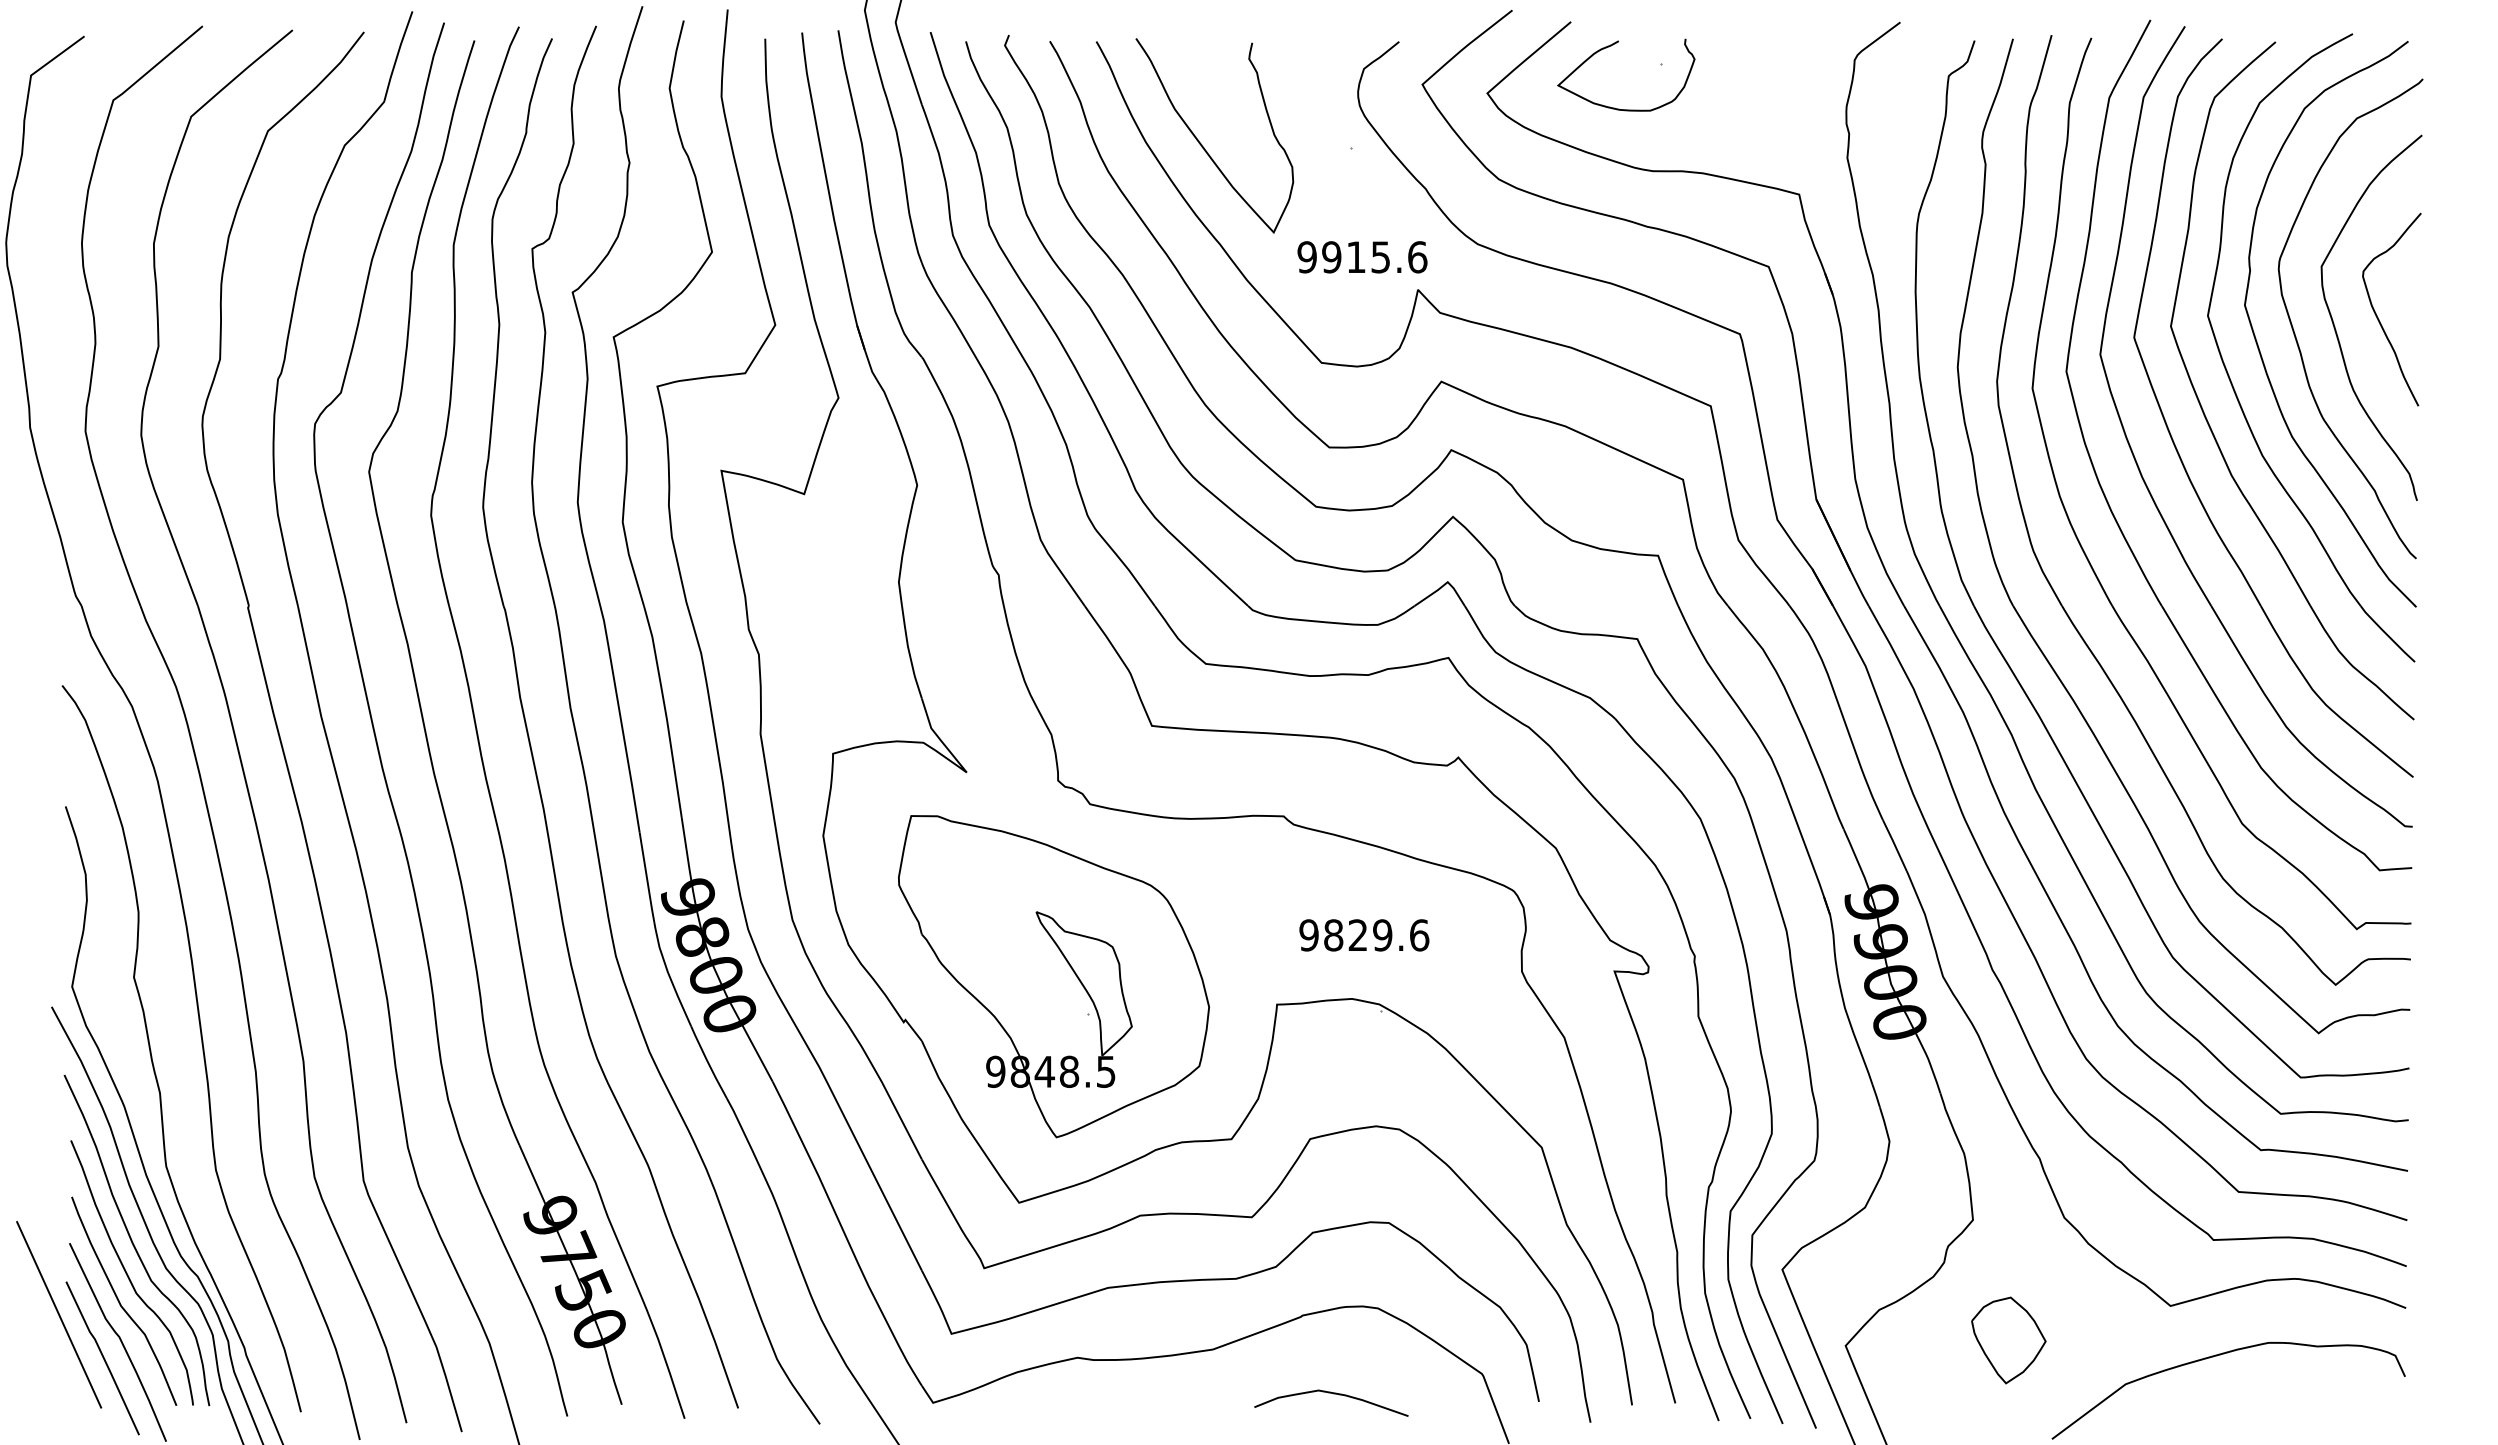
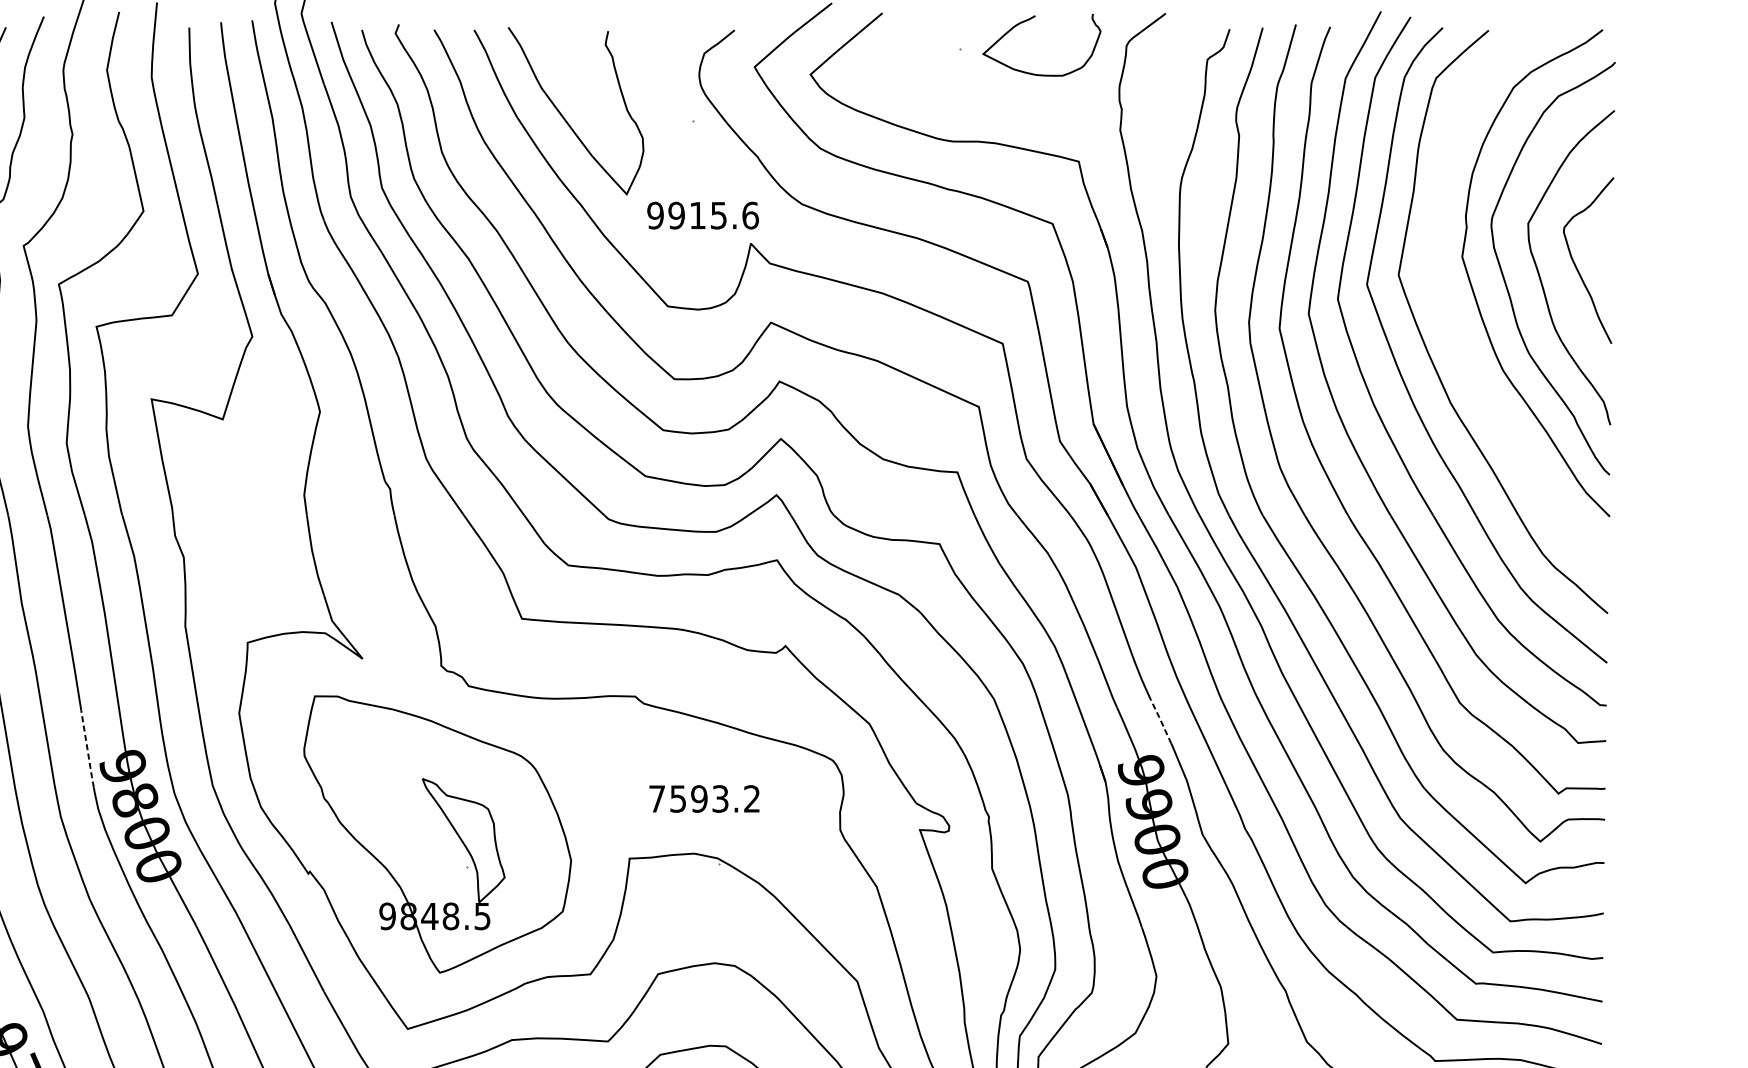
curve: (1611, 46) -> (1029, 20), moved
part: (2230, 377) -> (1449, 319), removed
line: (1894, 844) -> (1160, 720), solid -> dashed
line: (646, 877) -> (87, 749), solid -> dashed
text: (1364, 935) -> (704, 799), 9829.6 -> 7593.2

